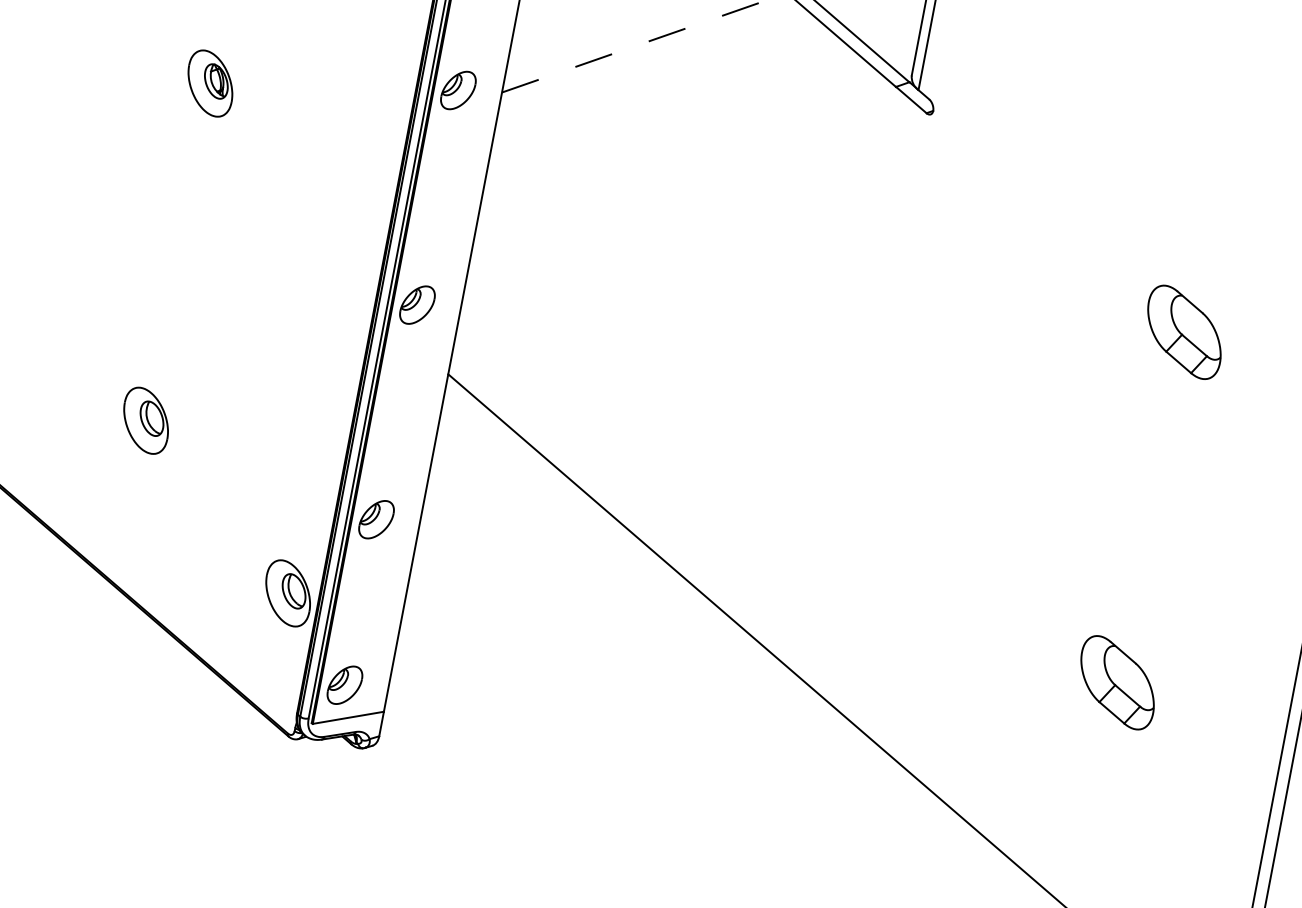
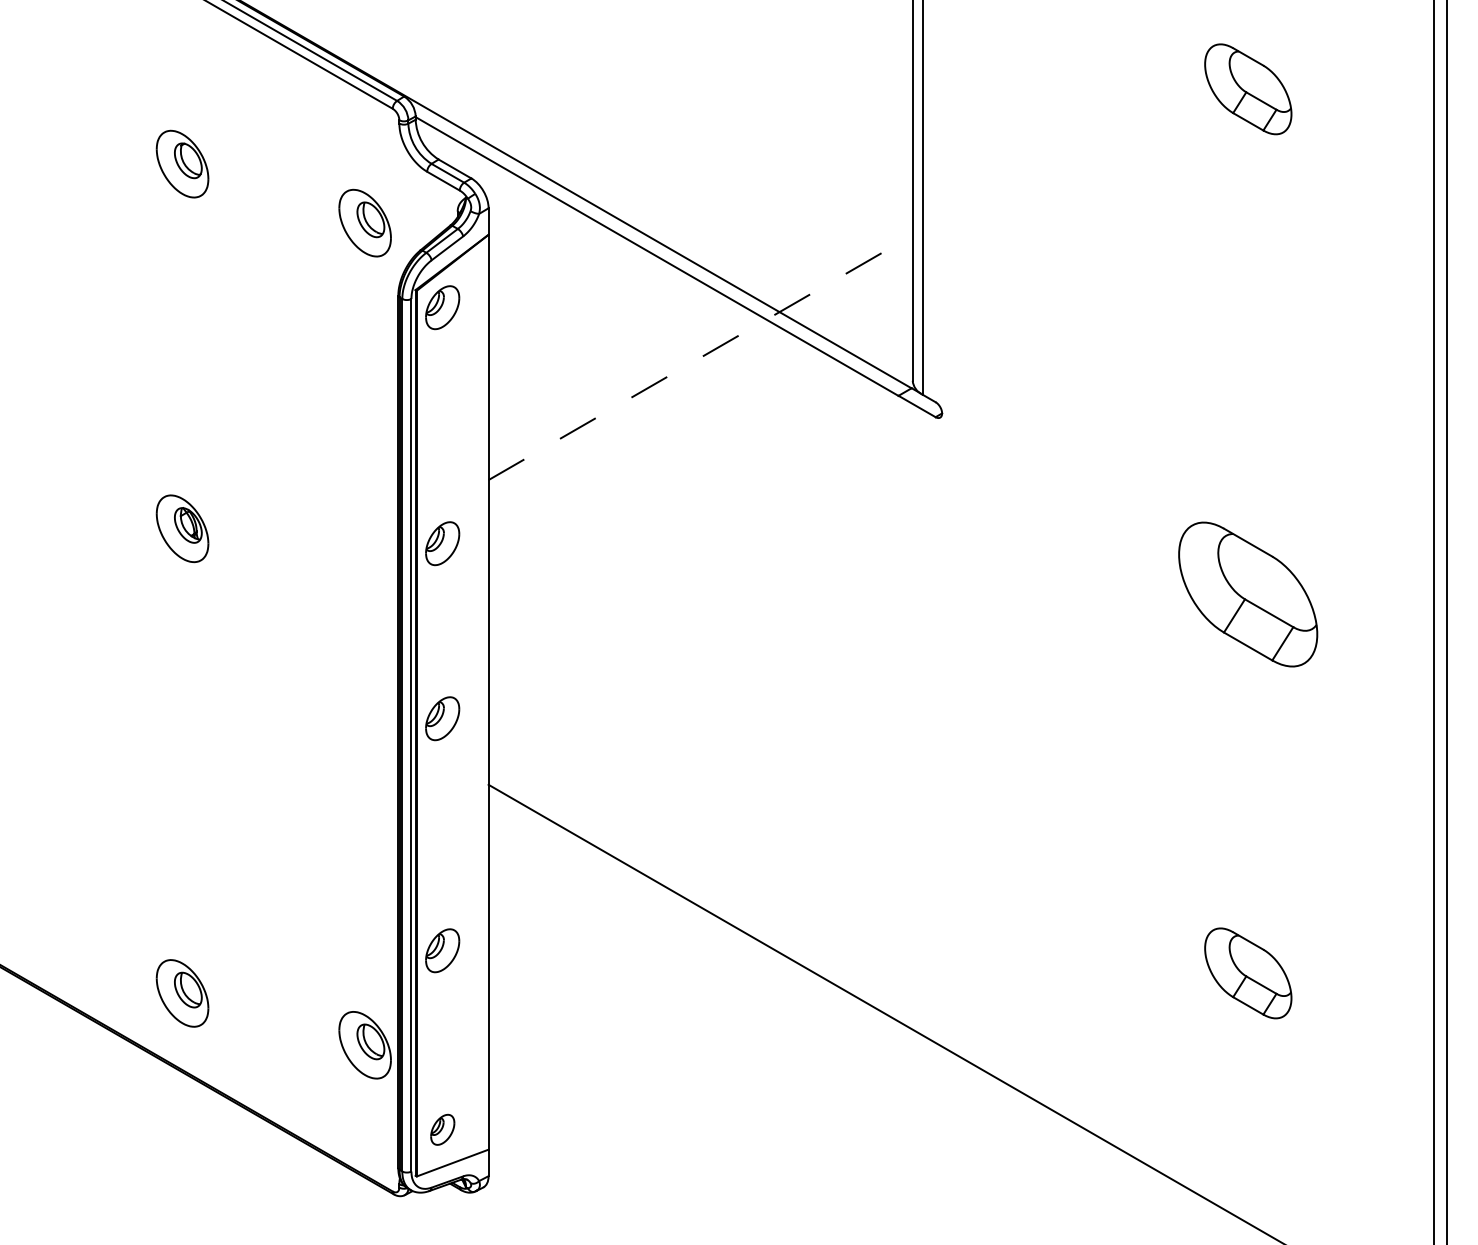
part: (458, 90) -> (442, 543), moved
part: (1184, 332) -> (1248, 594), size x1.6
part: (146, 420) -> (182, 993), moved
part: (344, 684) -> (442, 1129), size x0.7

